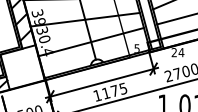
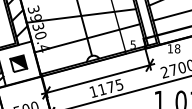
text: (177, 52) -> (173, 48), 24 -> 18
part: (22, 67) -> (18, 63), added

